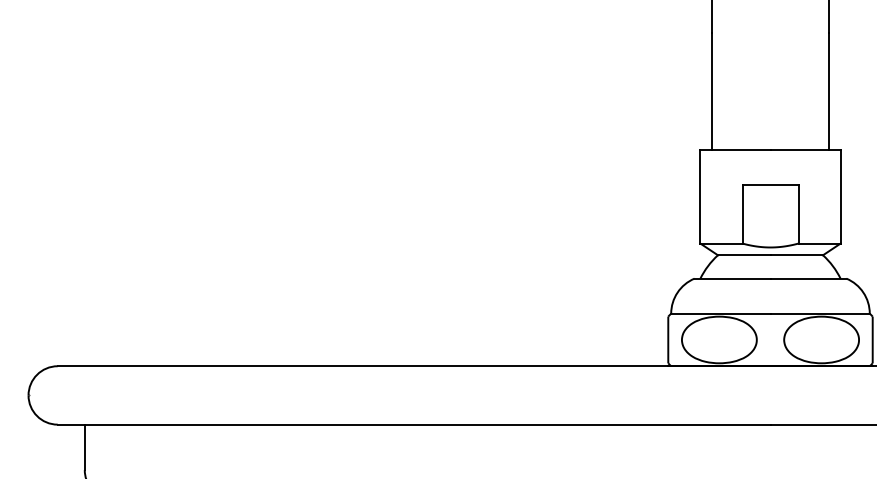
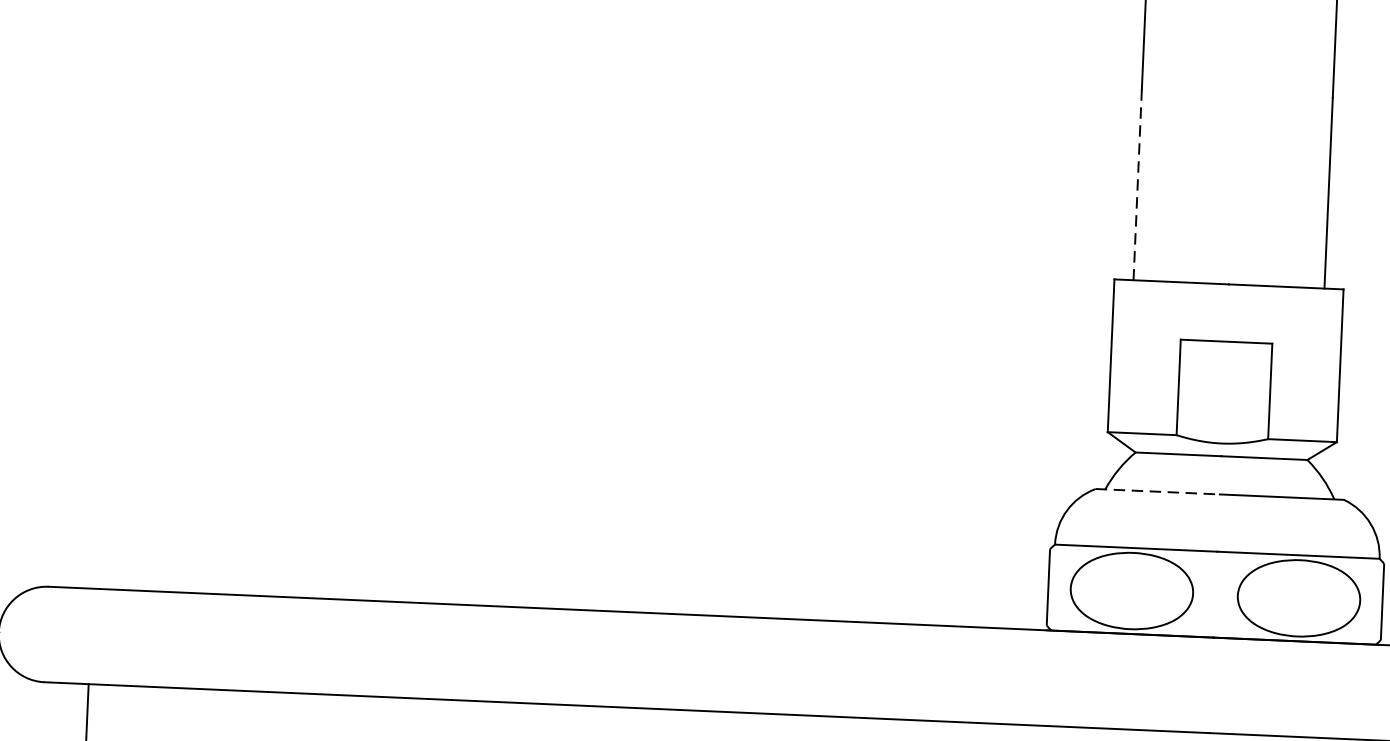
line: (712, 92) -> (1138, 186), solid -> dashed
line: (732, 278) -> (1157, 491), solid -> dashed

